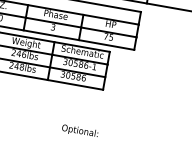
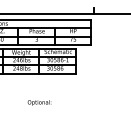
text: (80, 130) -> (39, 102), moved

